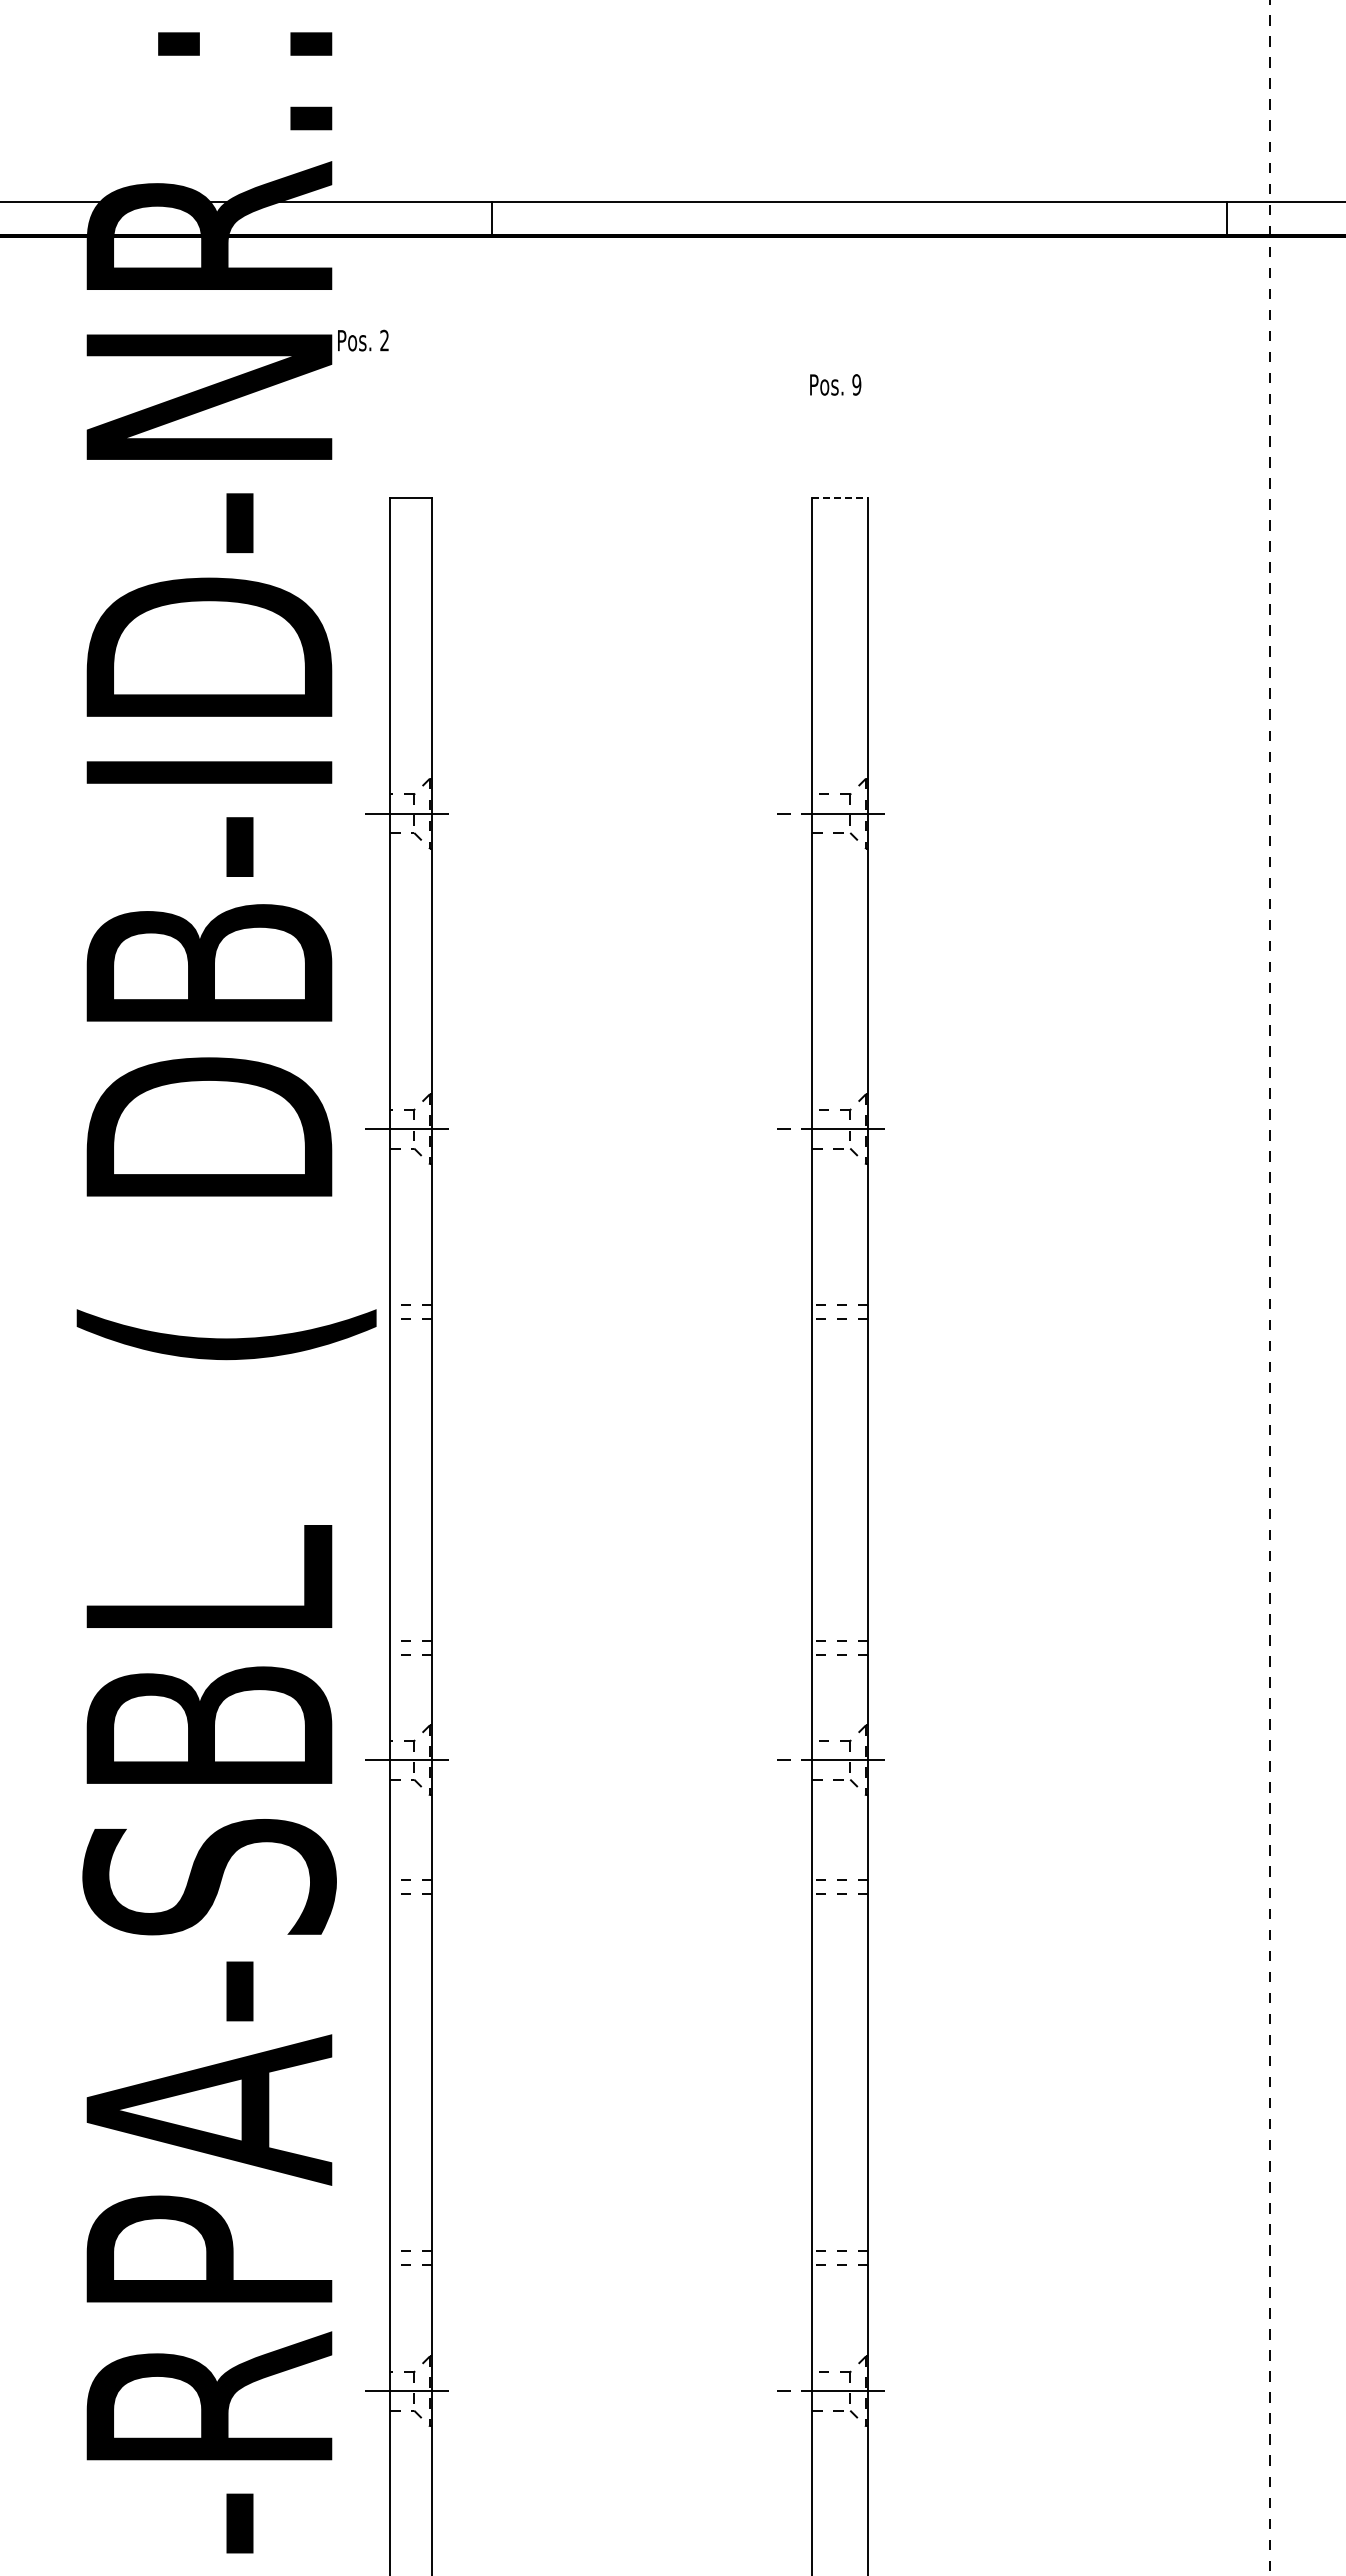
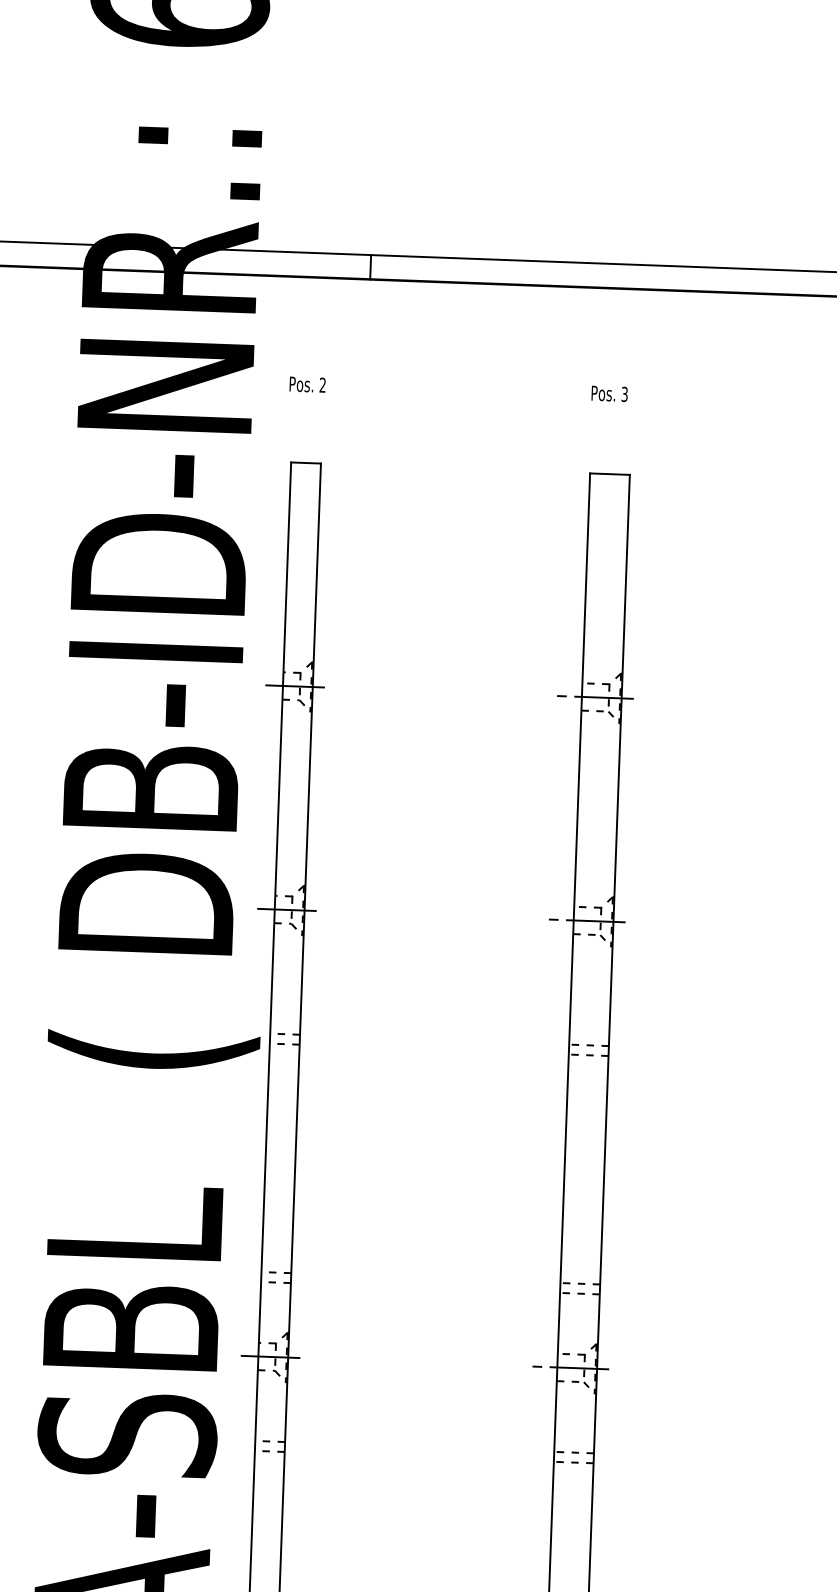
text: (363, 340) -> (307, 384), moved
text: (856, 384) -> (624, 394), 9 -> 3
line: (840, 498) -> (610, 474), dashed -> solid

